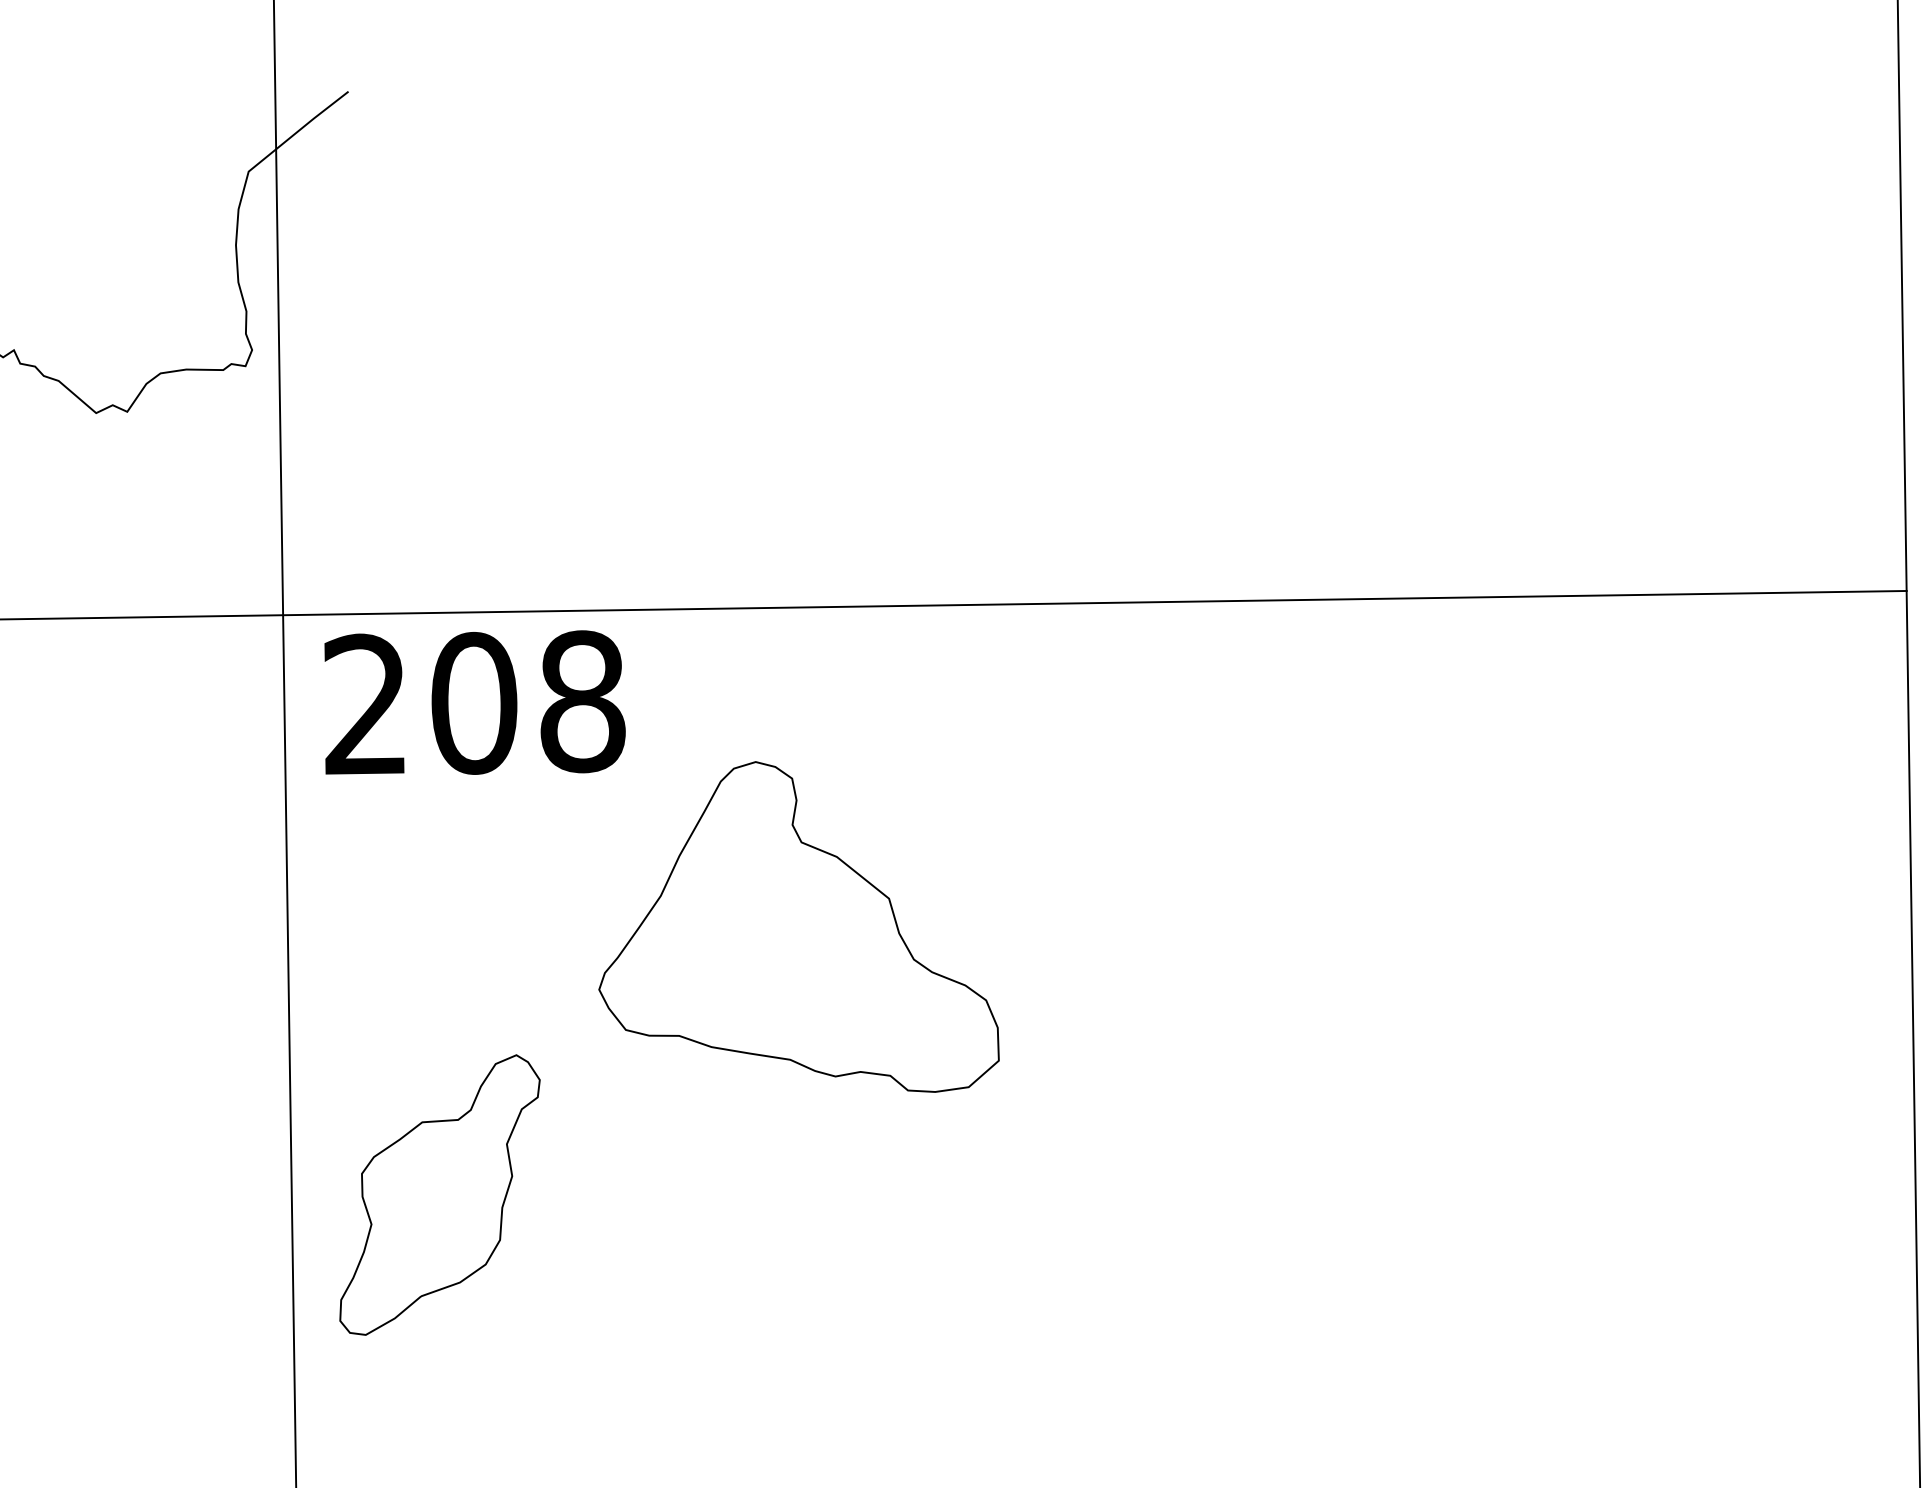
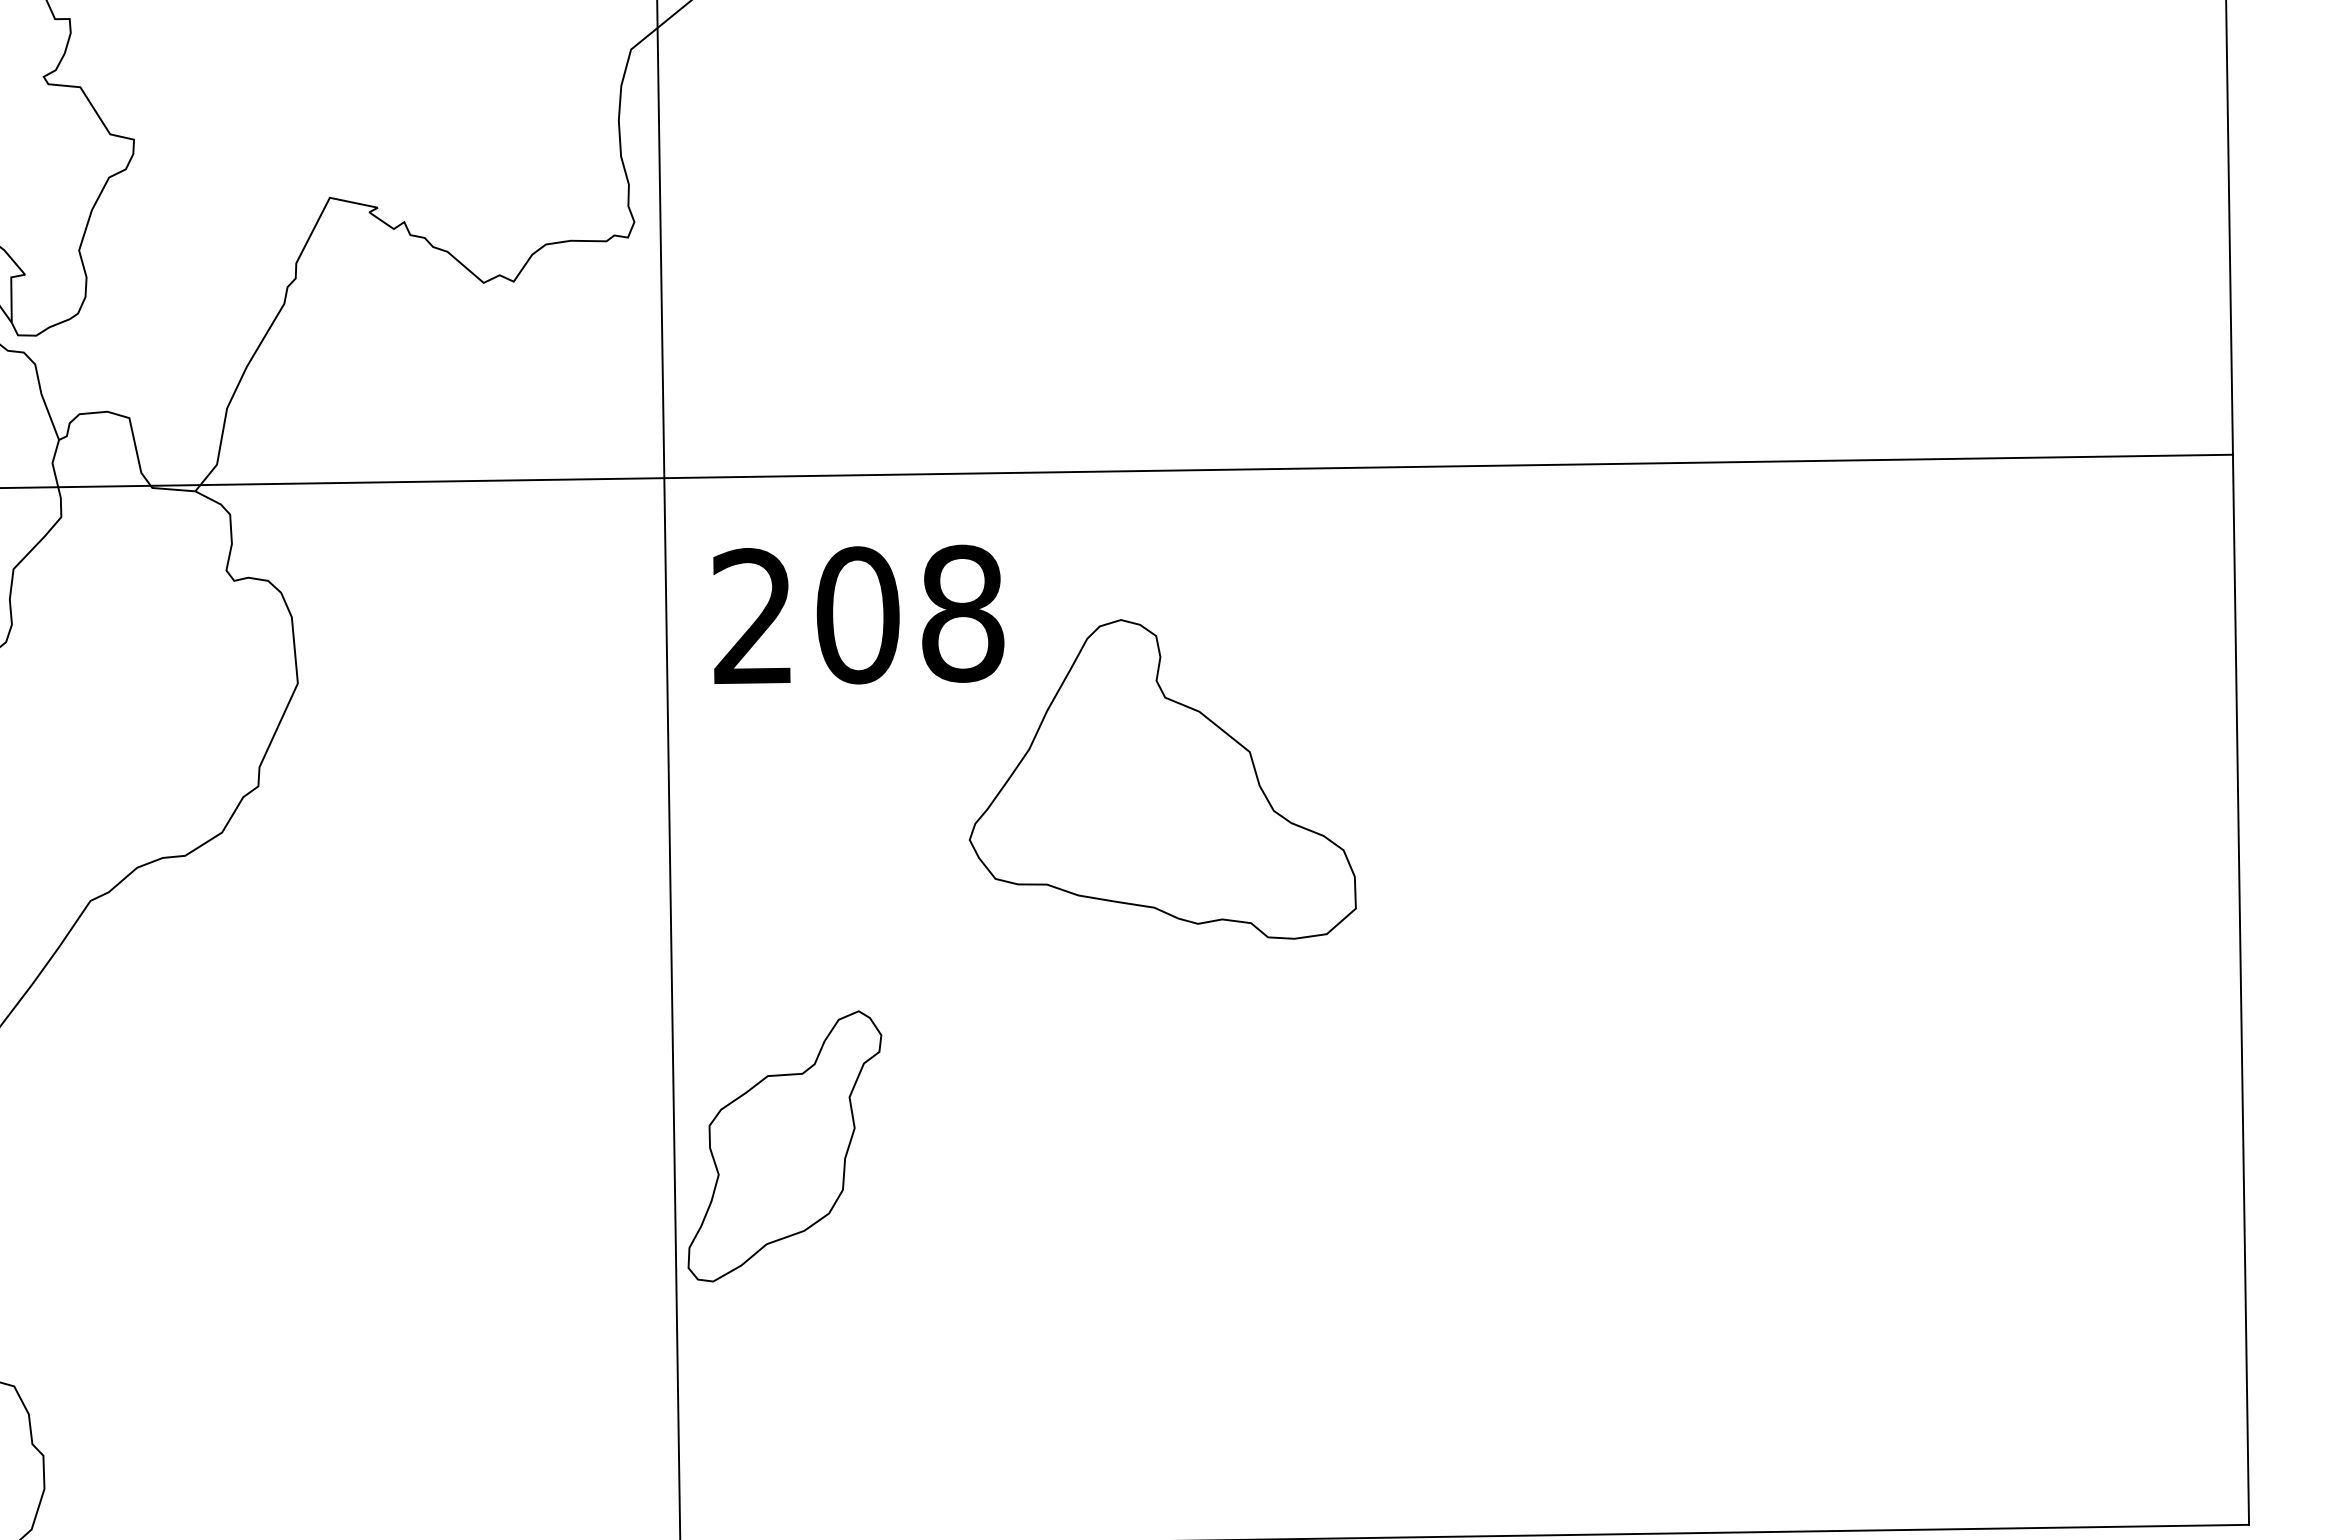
text: (474, 702) -> (858, 614), moved
part: (439, 1195) -> (784, 1146), moved

